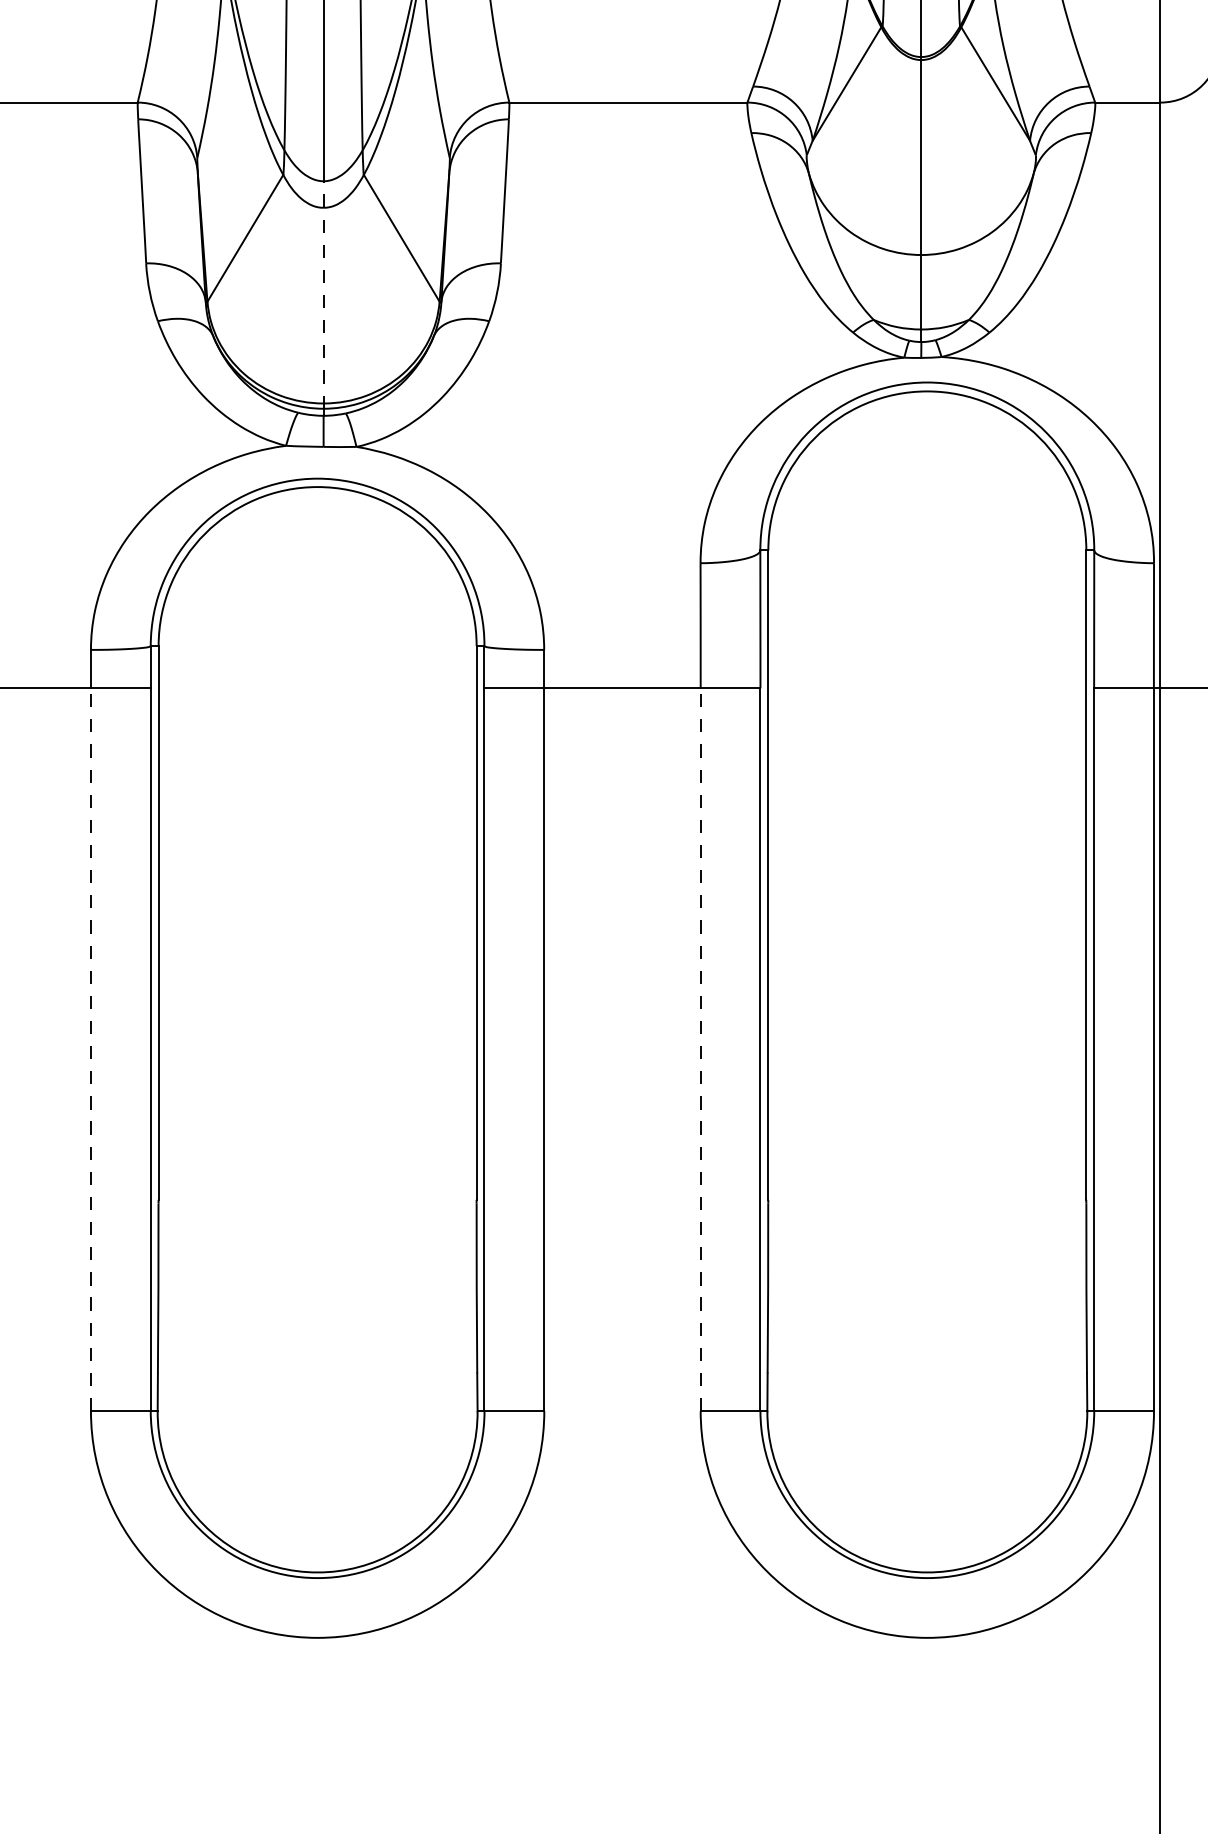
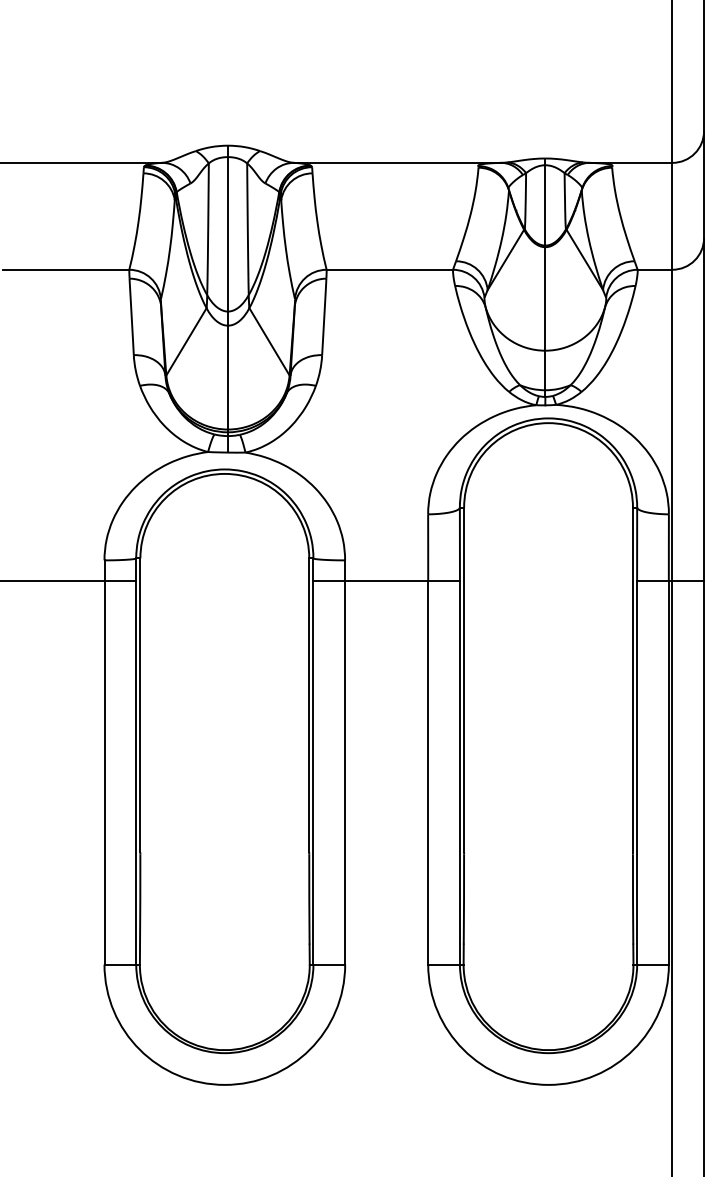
line: (324, 294) -> (228, 371), dashed -> solid
line: (90, 1049) -> (104, 772), dashed -> solid
line: (701, 1049) -> (428, 772), dashed -> solid

